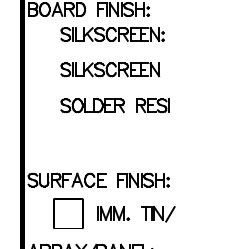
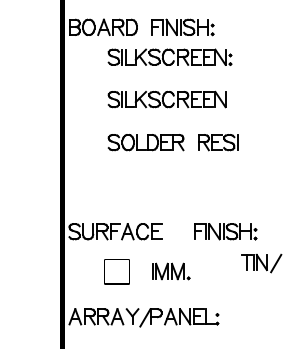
part: (143, 180) -> (225, 231), moved
part: (67, 213) -> (116, 271), size x0.7
part: (158, 214) -> (261, 263), moved

